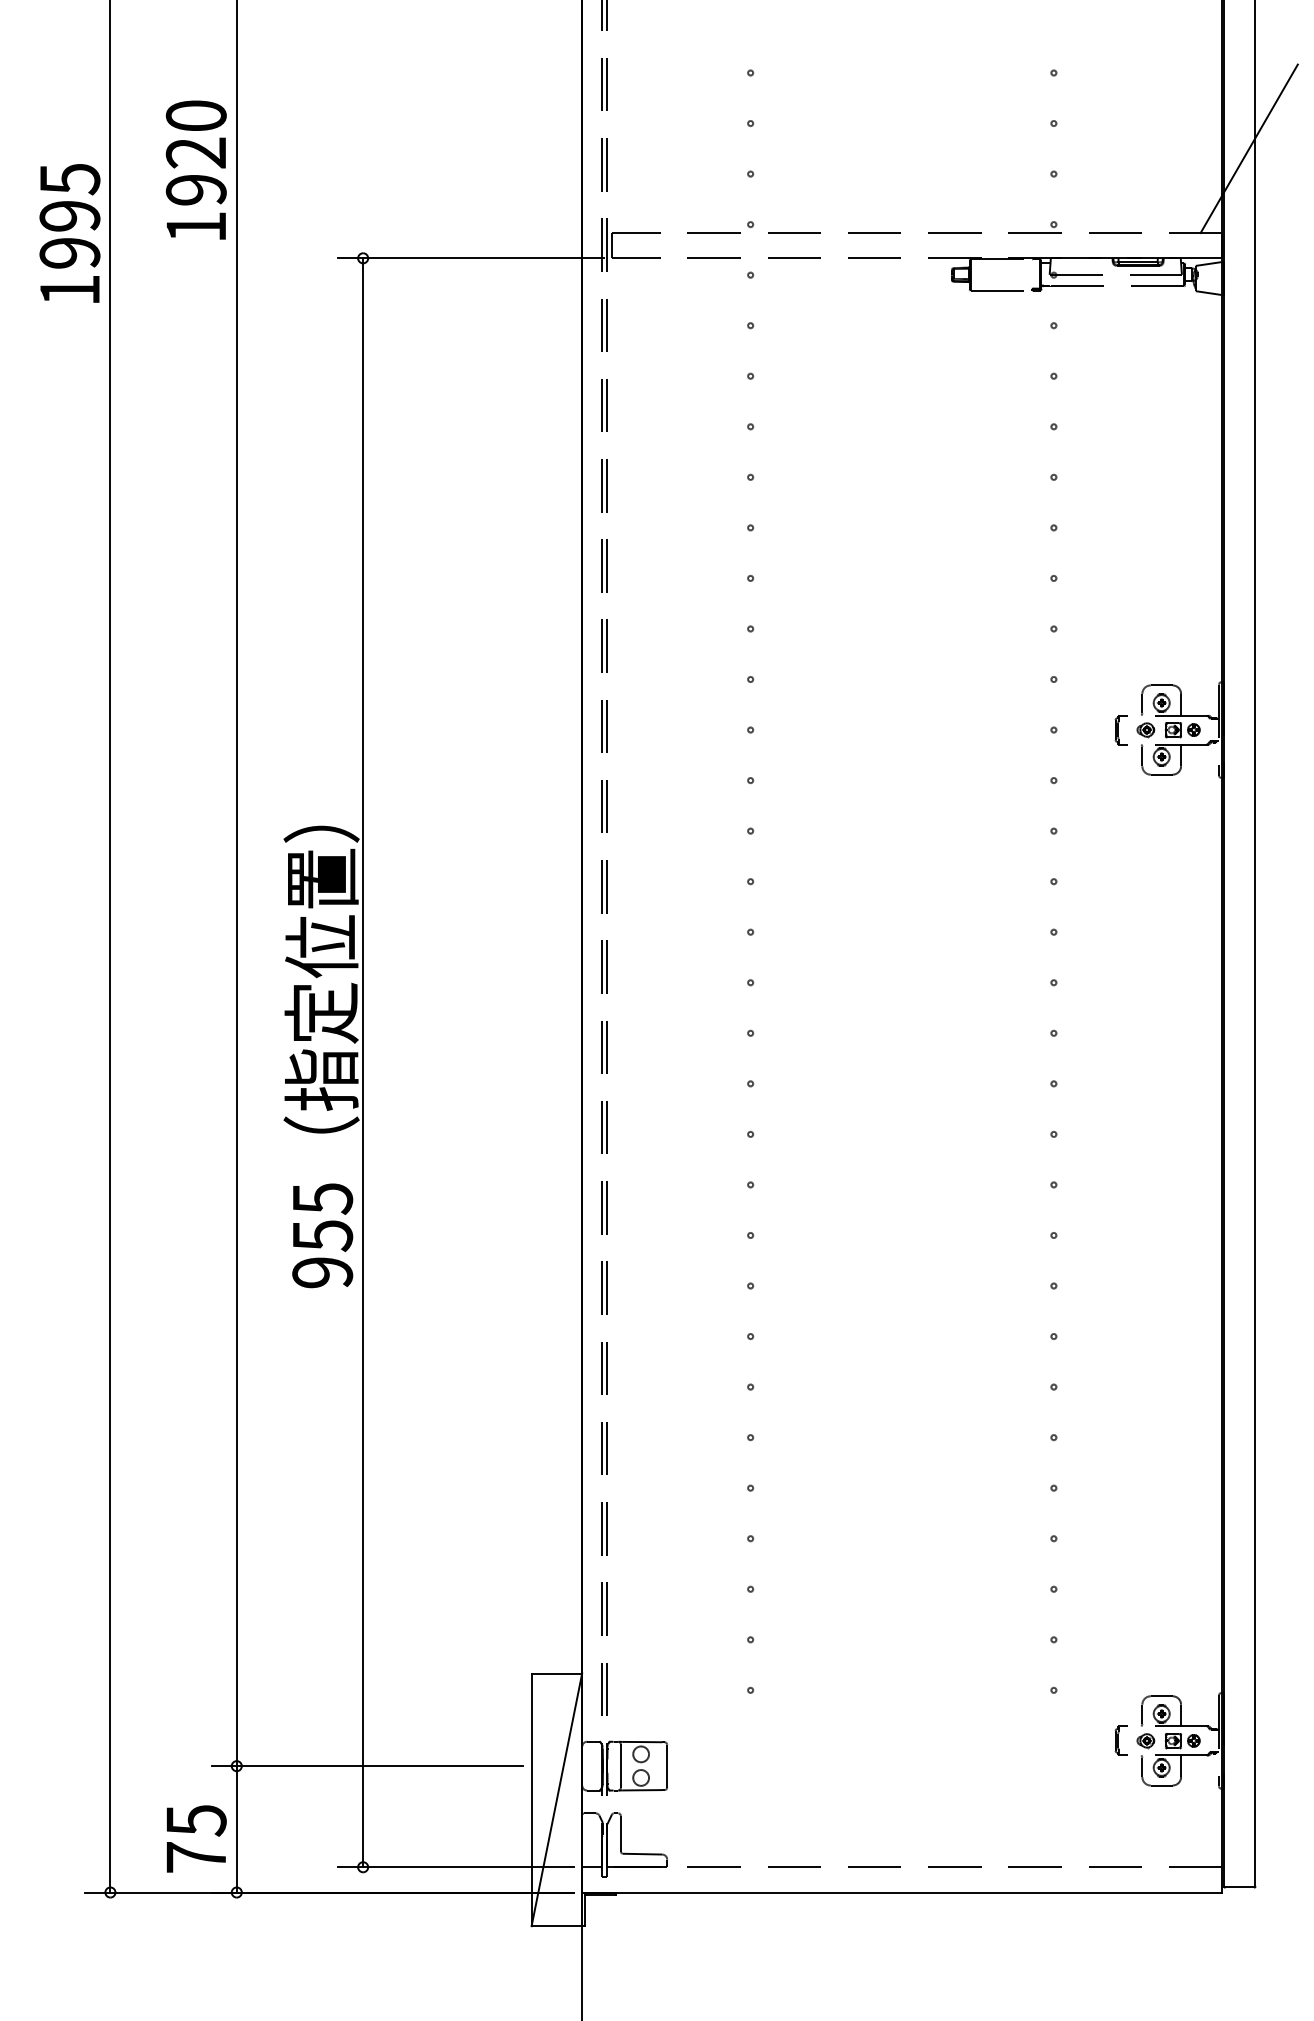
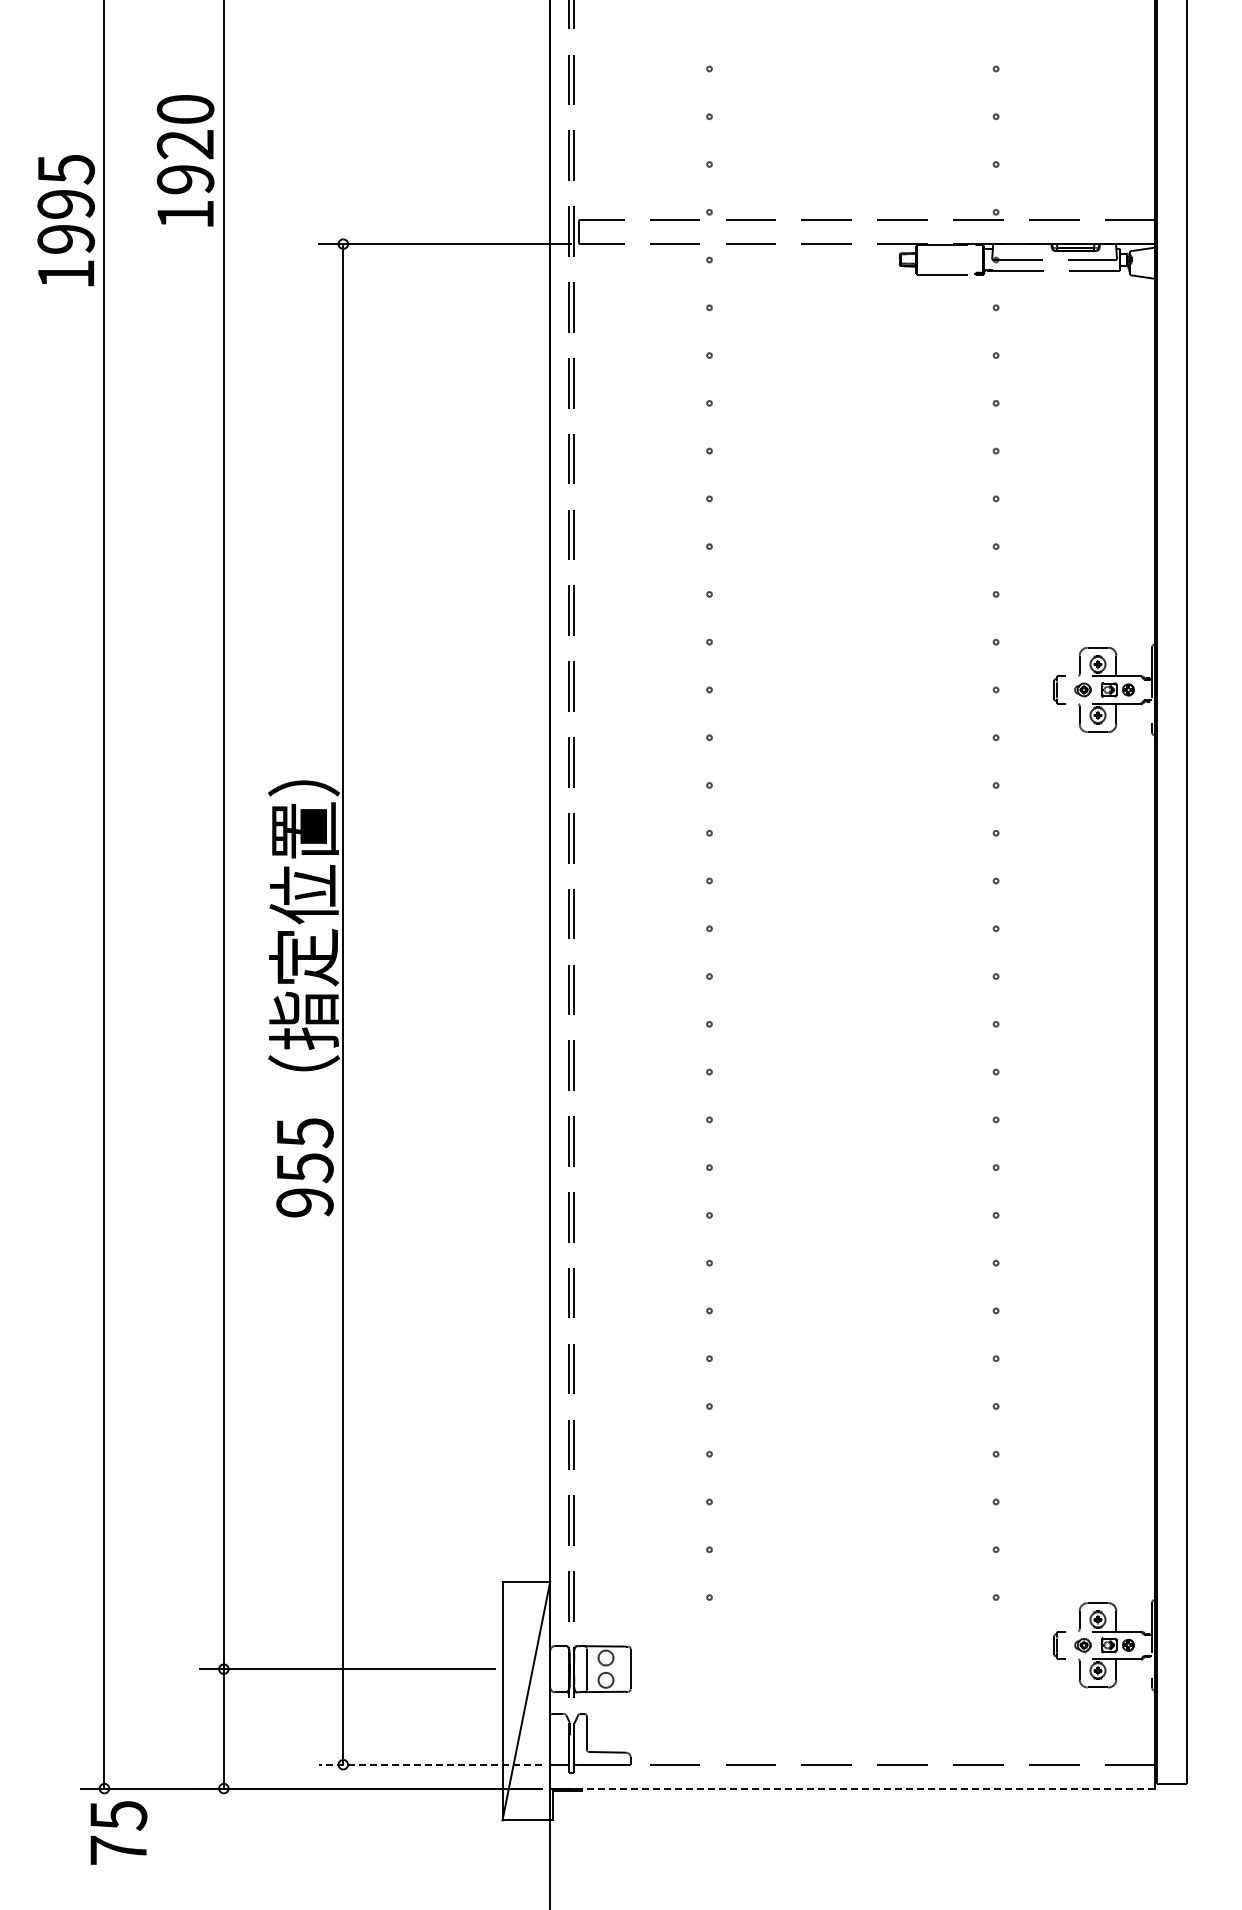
line: (1249, 148) -> (1180, 140), removed
text: (196, 1838) -> (118, 1832), moved
line: (455, 1867) -> (430, 1764), solid -> dashed
line: (901, 1892) -> (852, 1788), solid -> dashed

